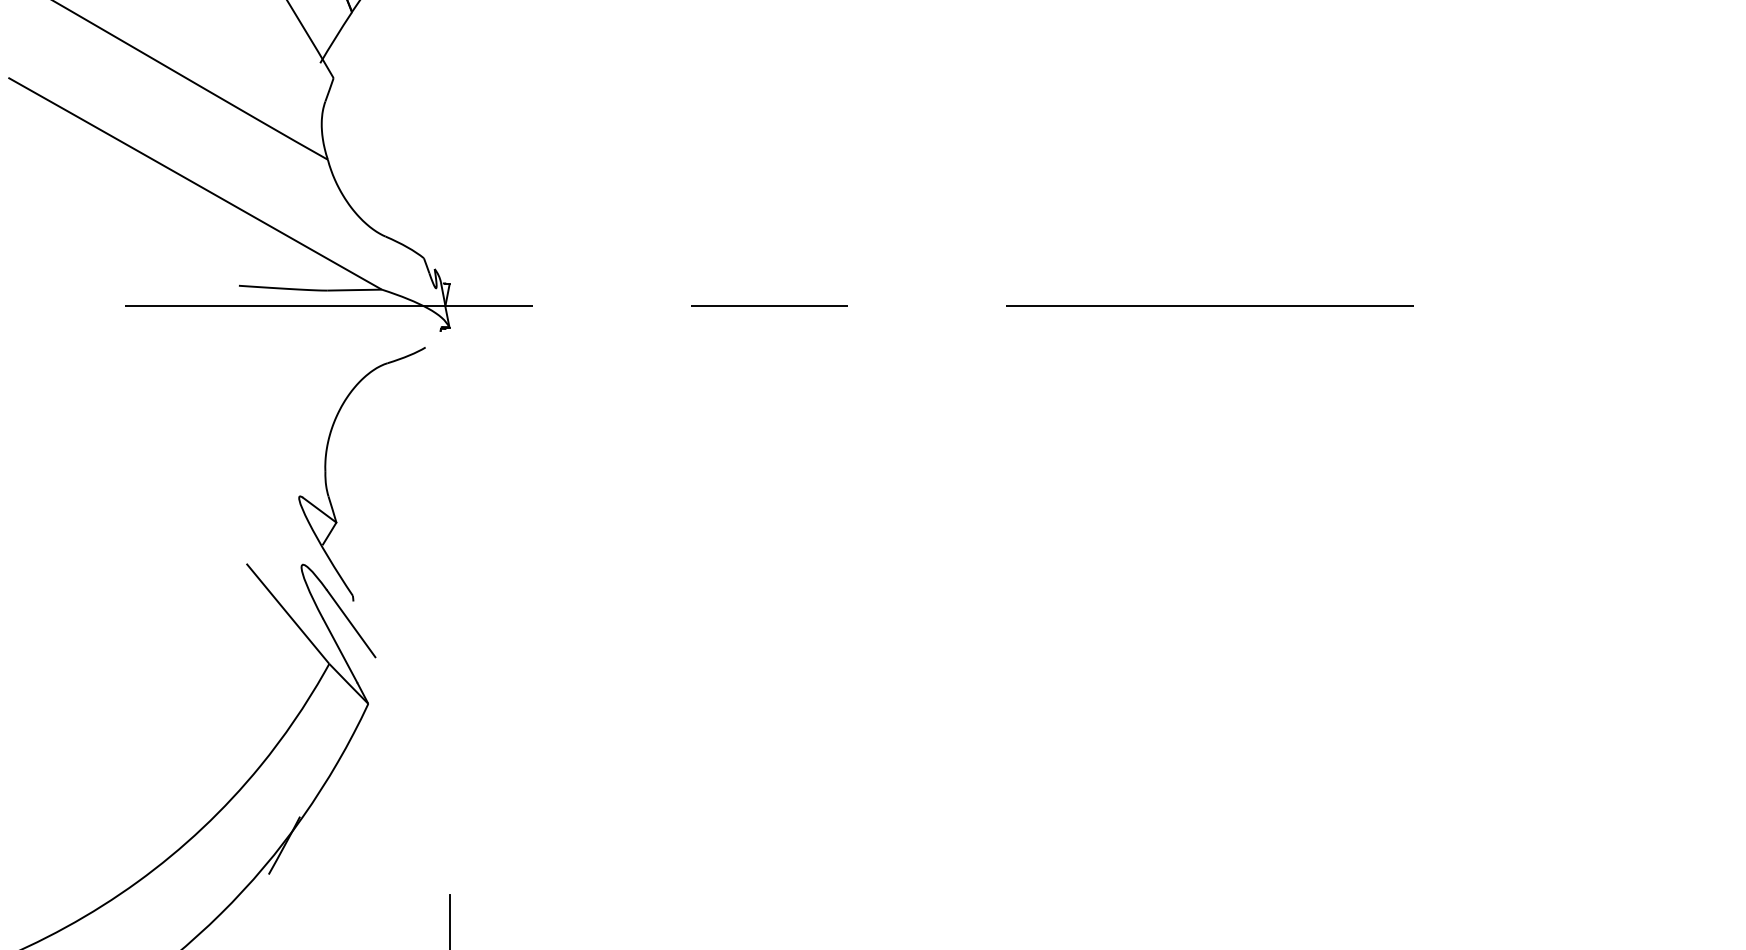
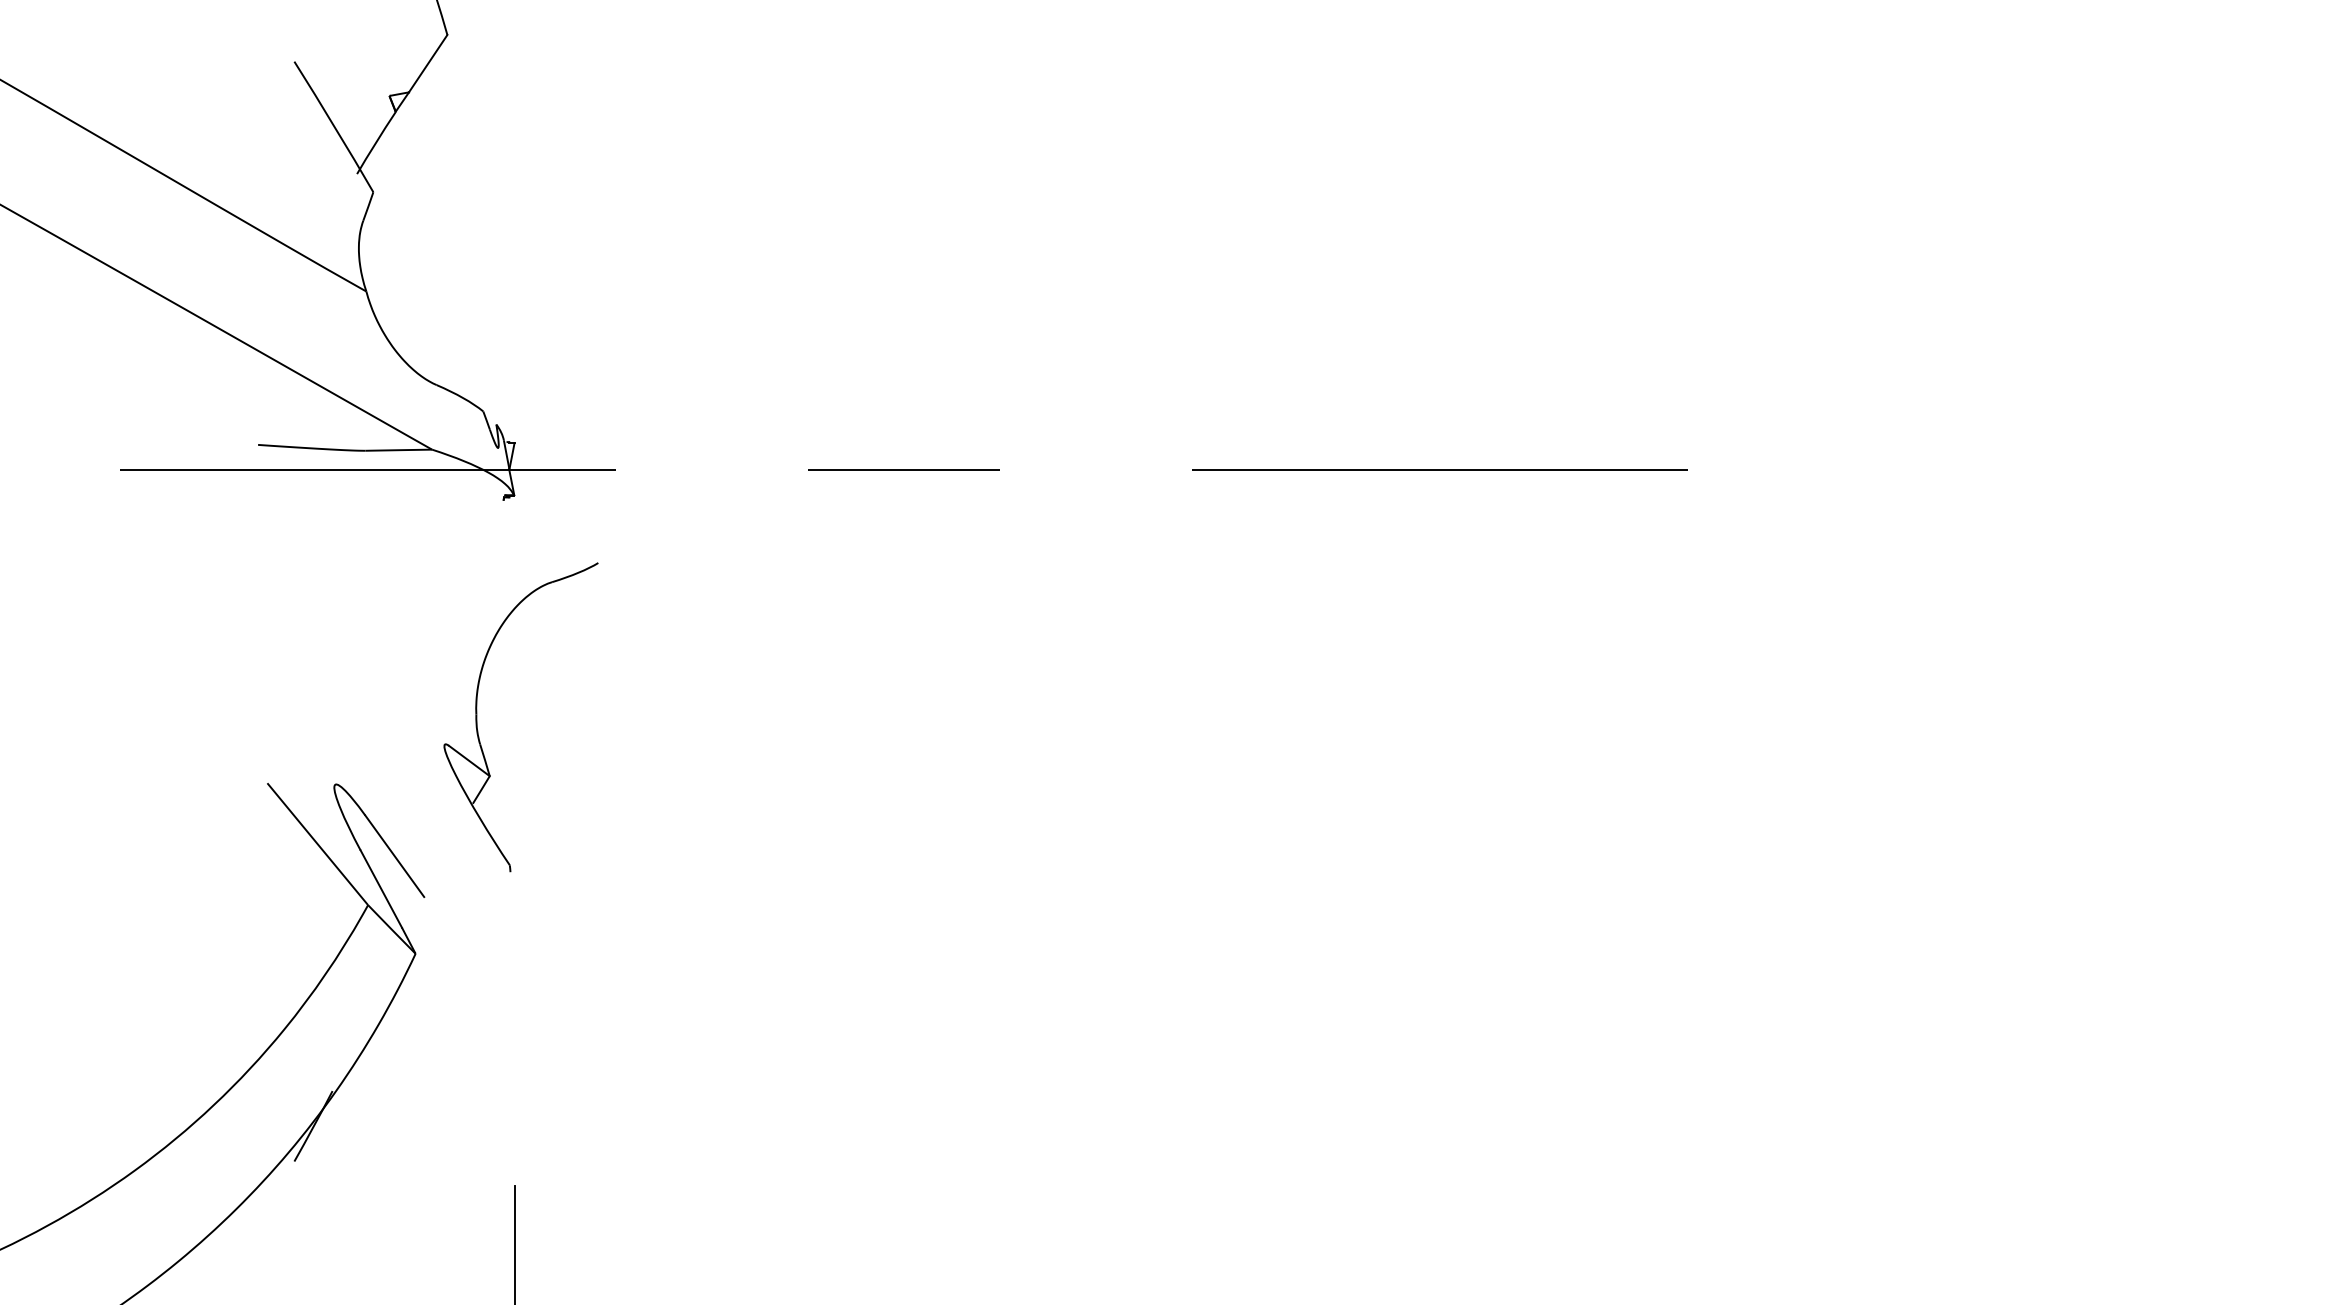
part: (326, 474) -> (477, 717), moved

